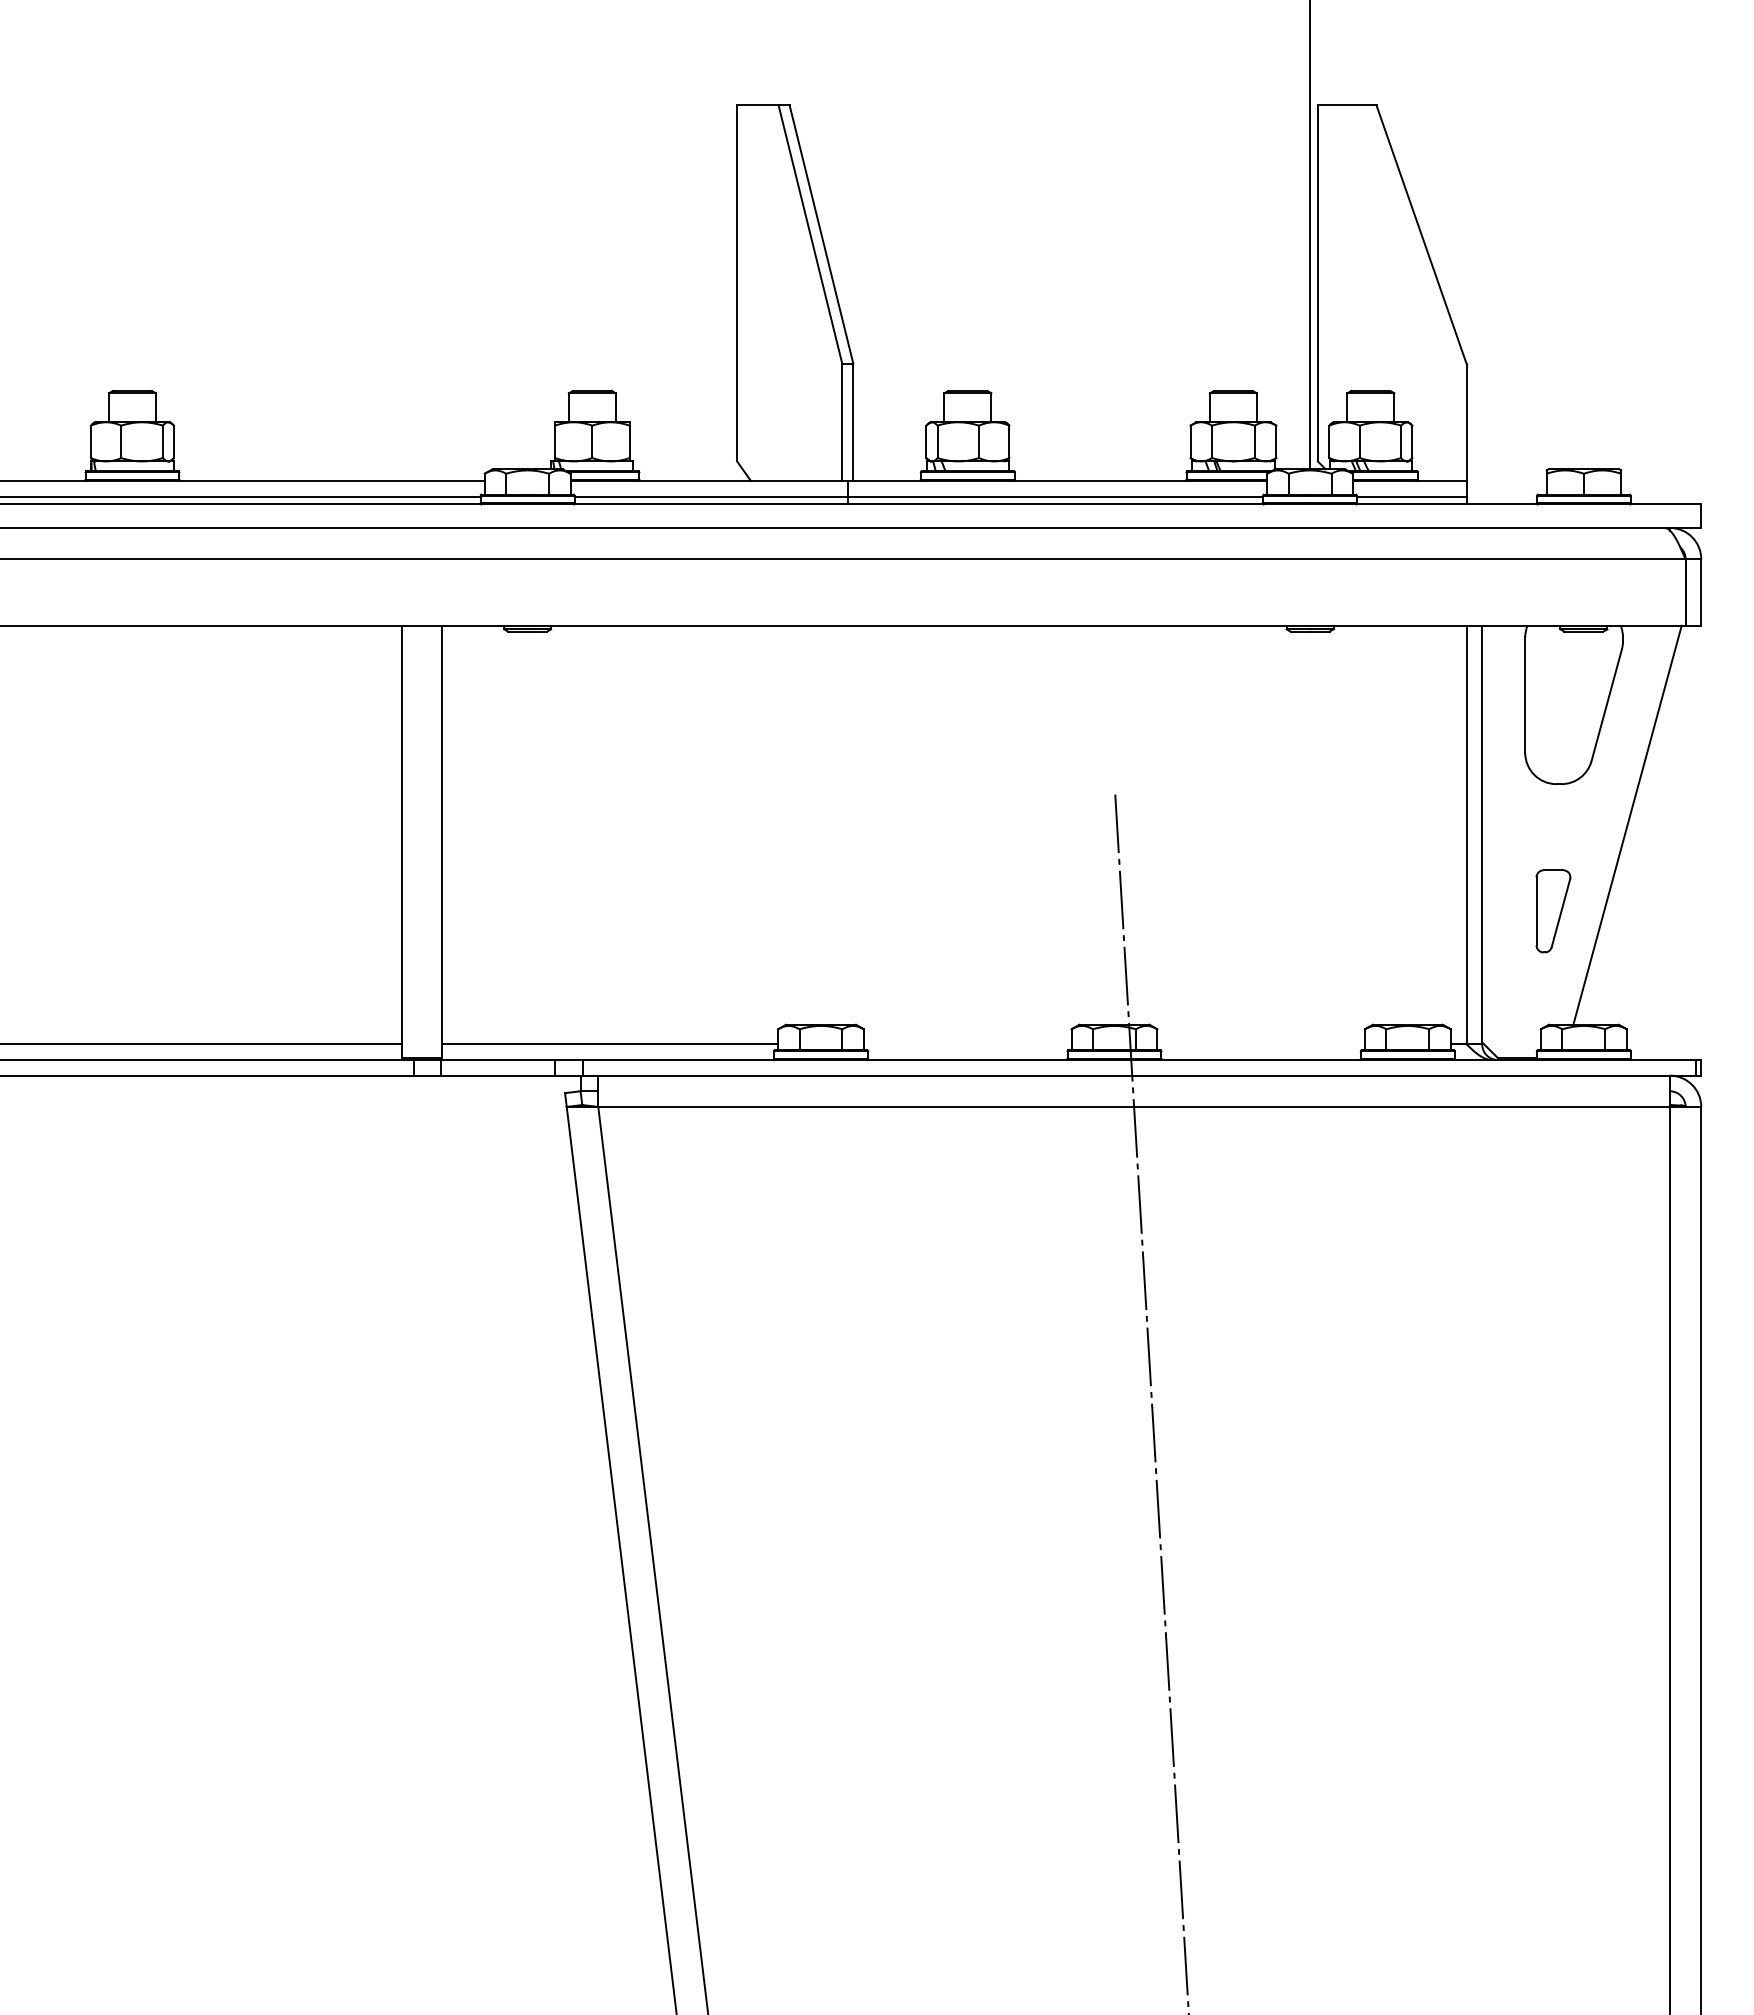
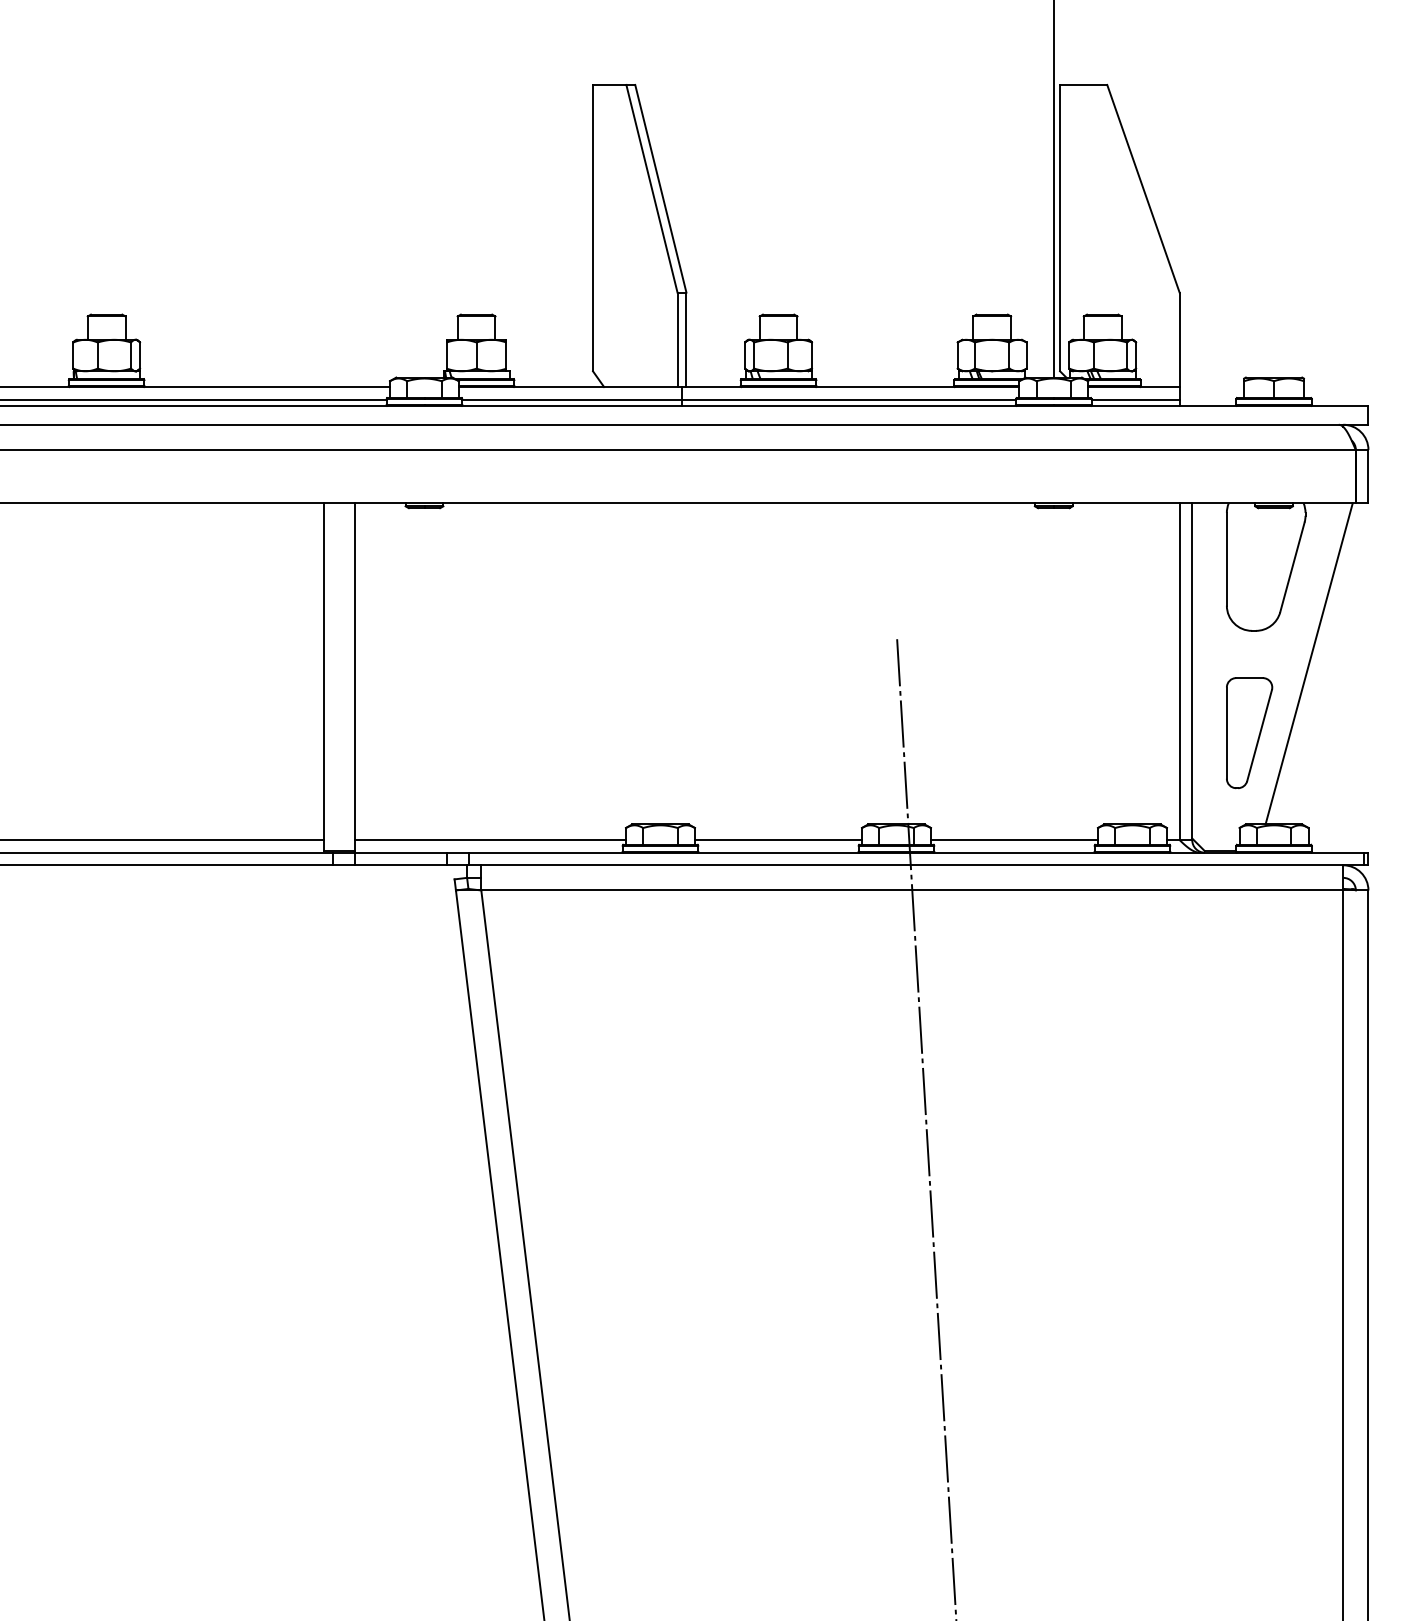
part: (1553, 911) -> (1249, 733), size x1.67
line: (967, 1044) -> (778, 840), added
line: (1260, 1044) -> (1013, 840), added

